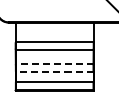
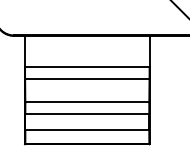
line: (54, 64) -> (87, 102), dashed -> solid
line: (54, 71) -> (87, 113), dashed -> solid

